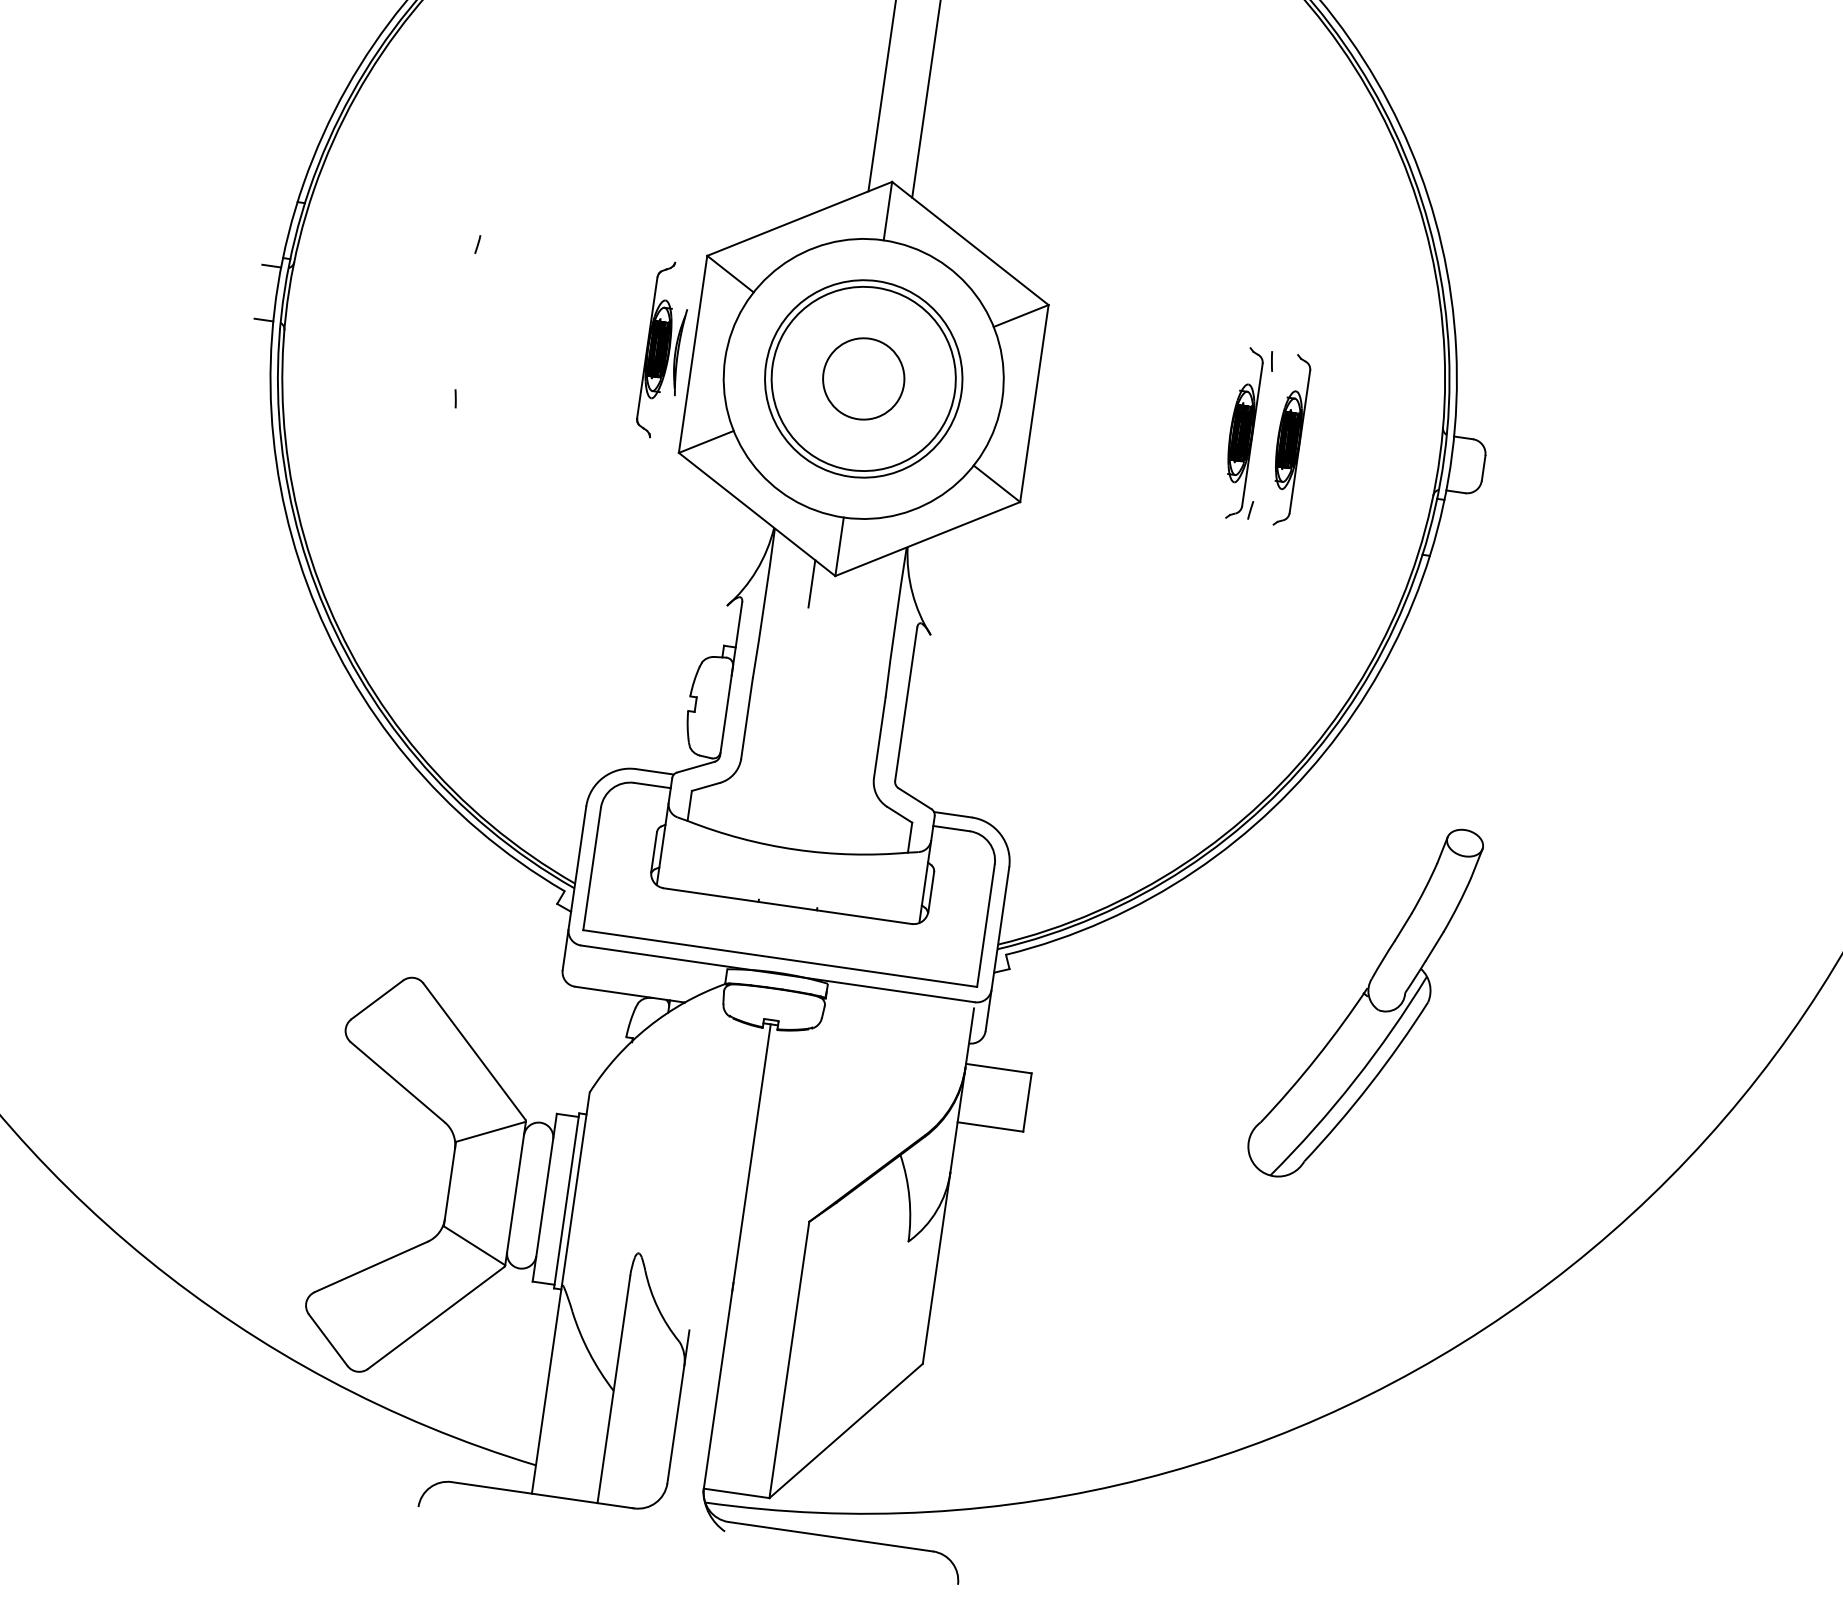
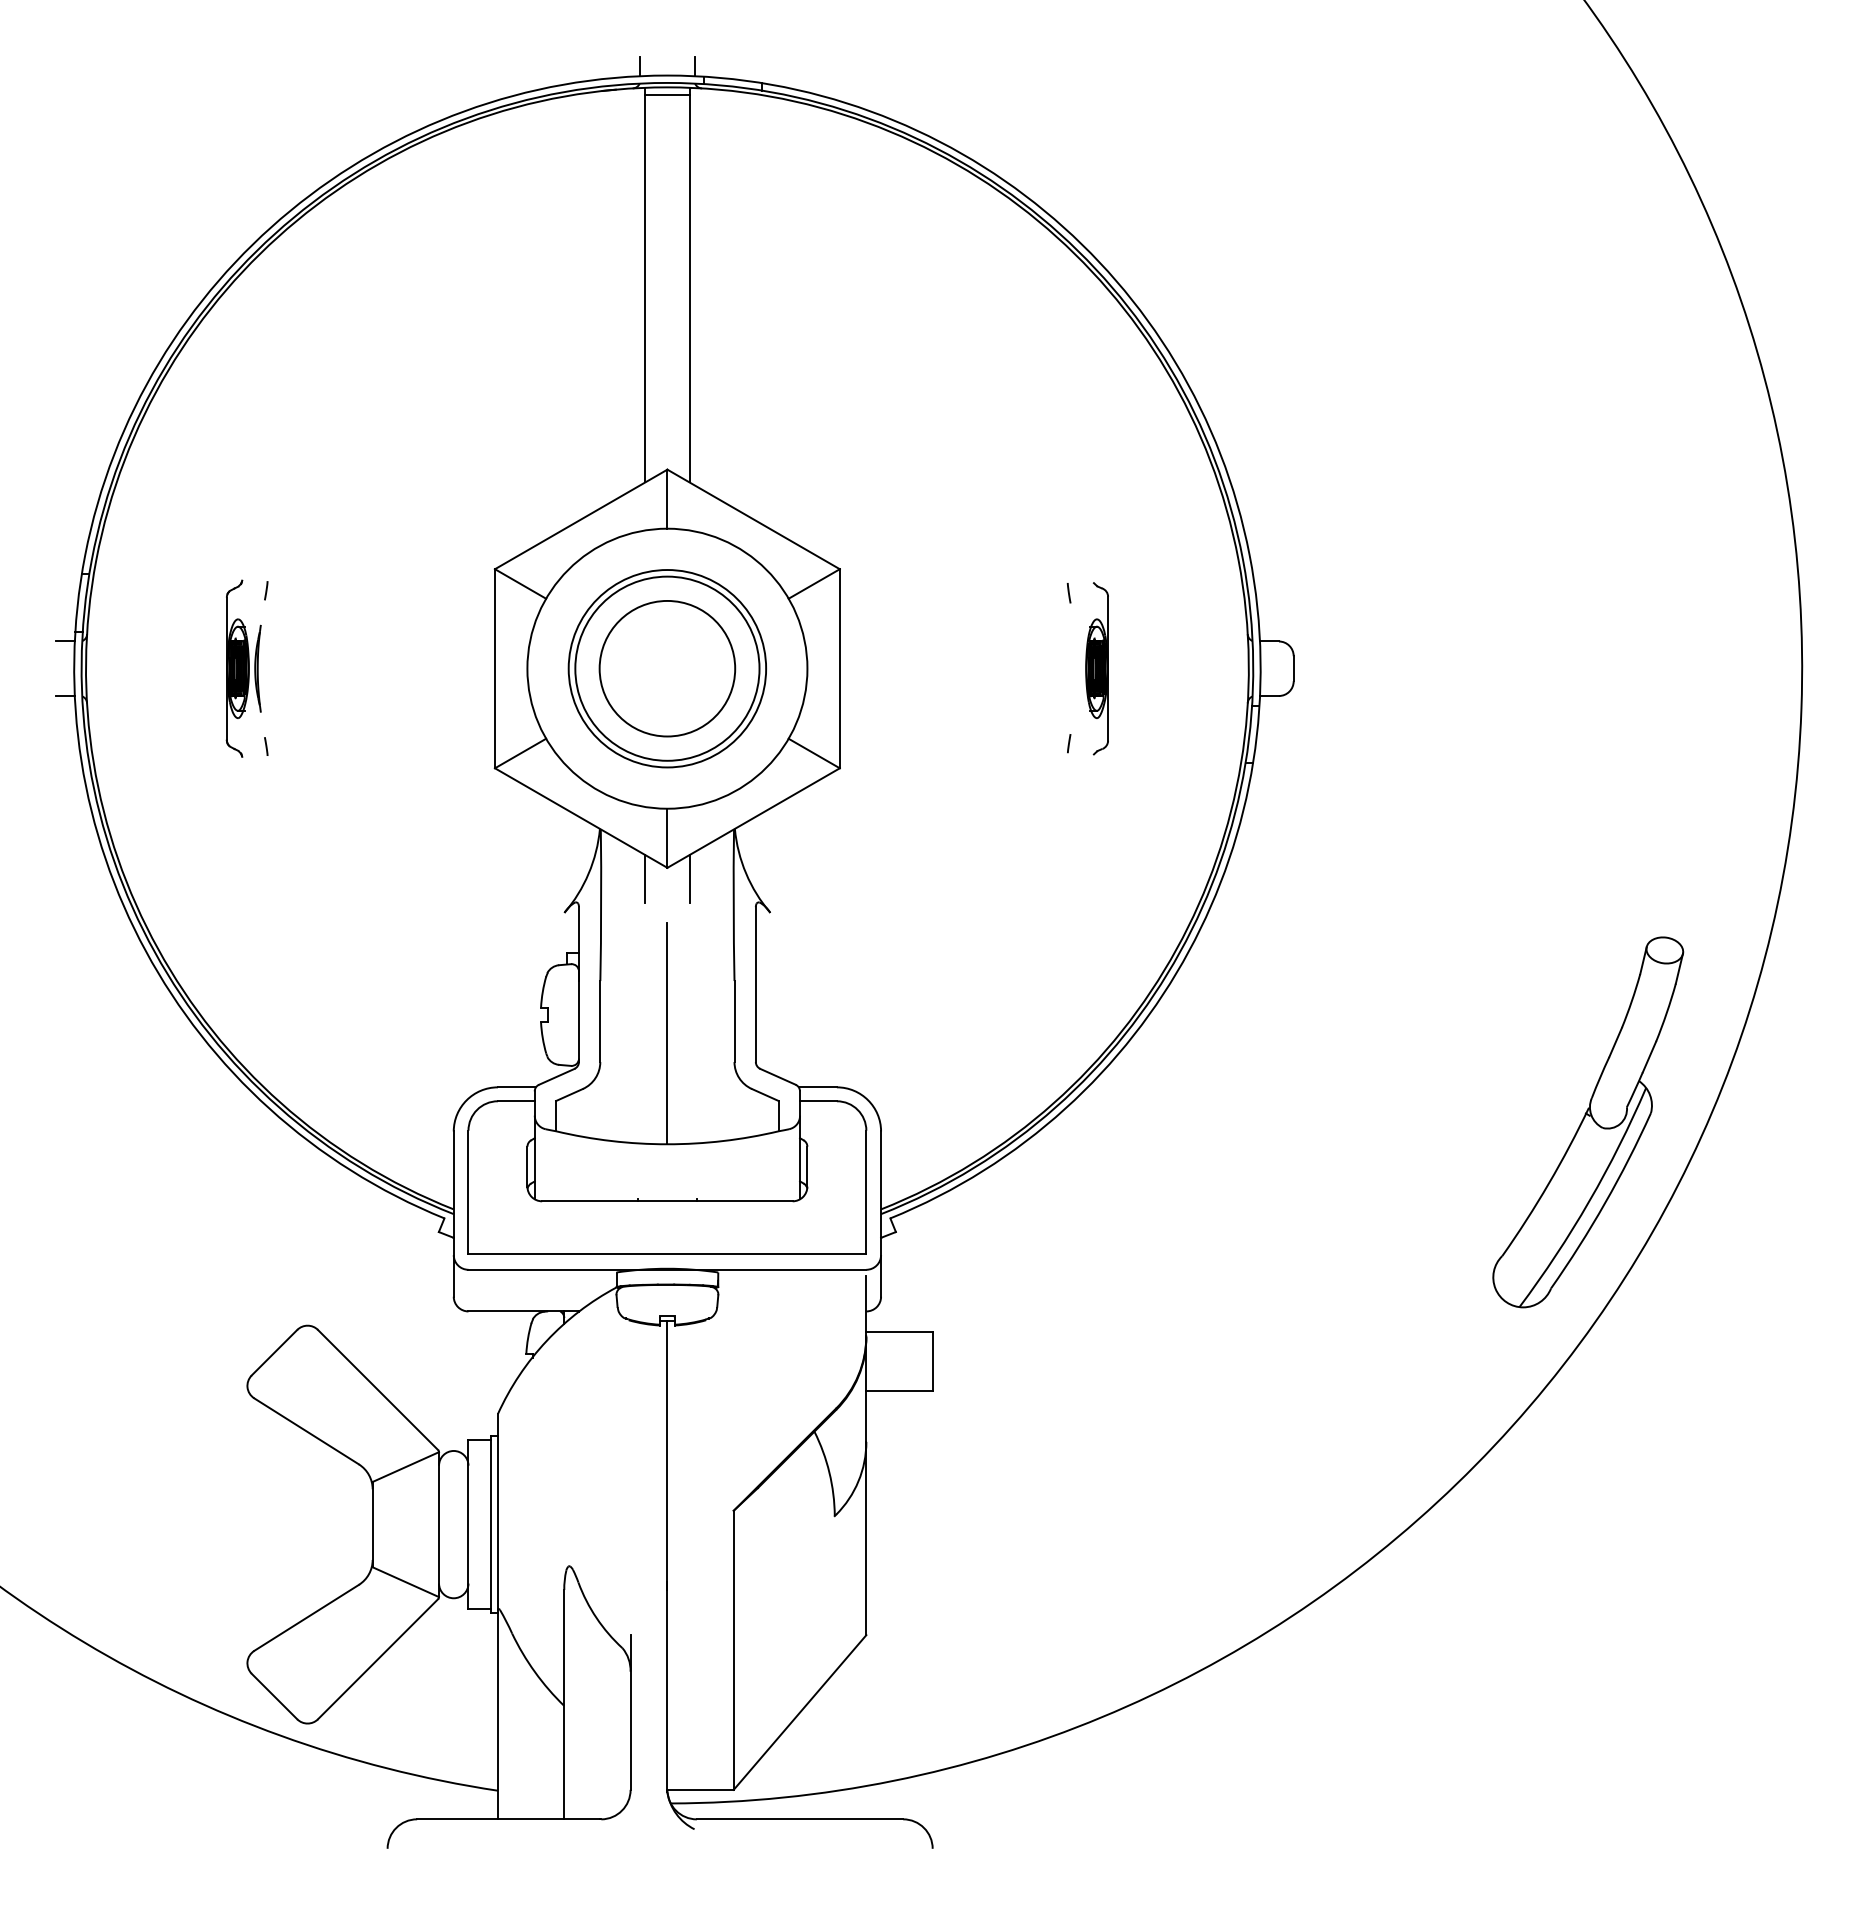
part: (663, 349) -> (243, 668), moved
circle: (863, 378) -> (667, 668), size x1.67
part: (1240, 433) -> (1048, 668), removed
line: (855, 589) -> (689, 878), added
line: (811, 740) -> (667, 1033), added
part: (1364, 1002) -> (1588, 1122), moved

